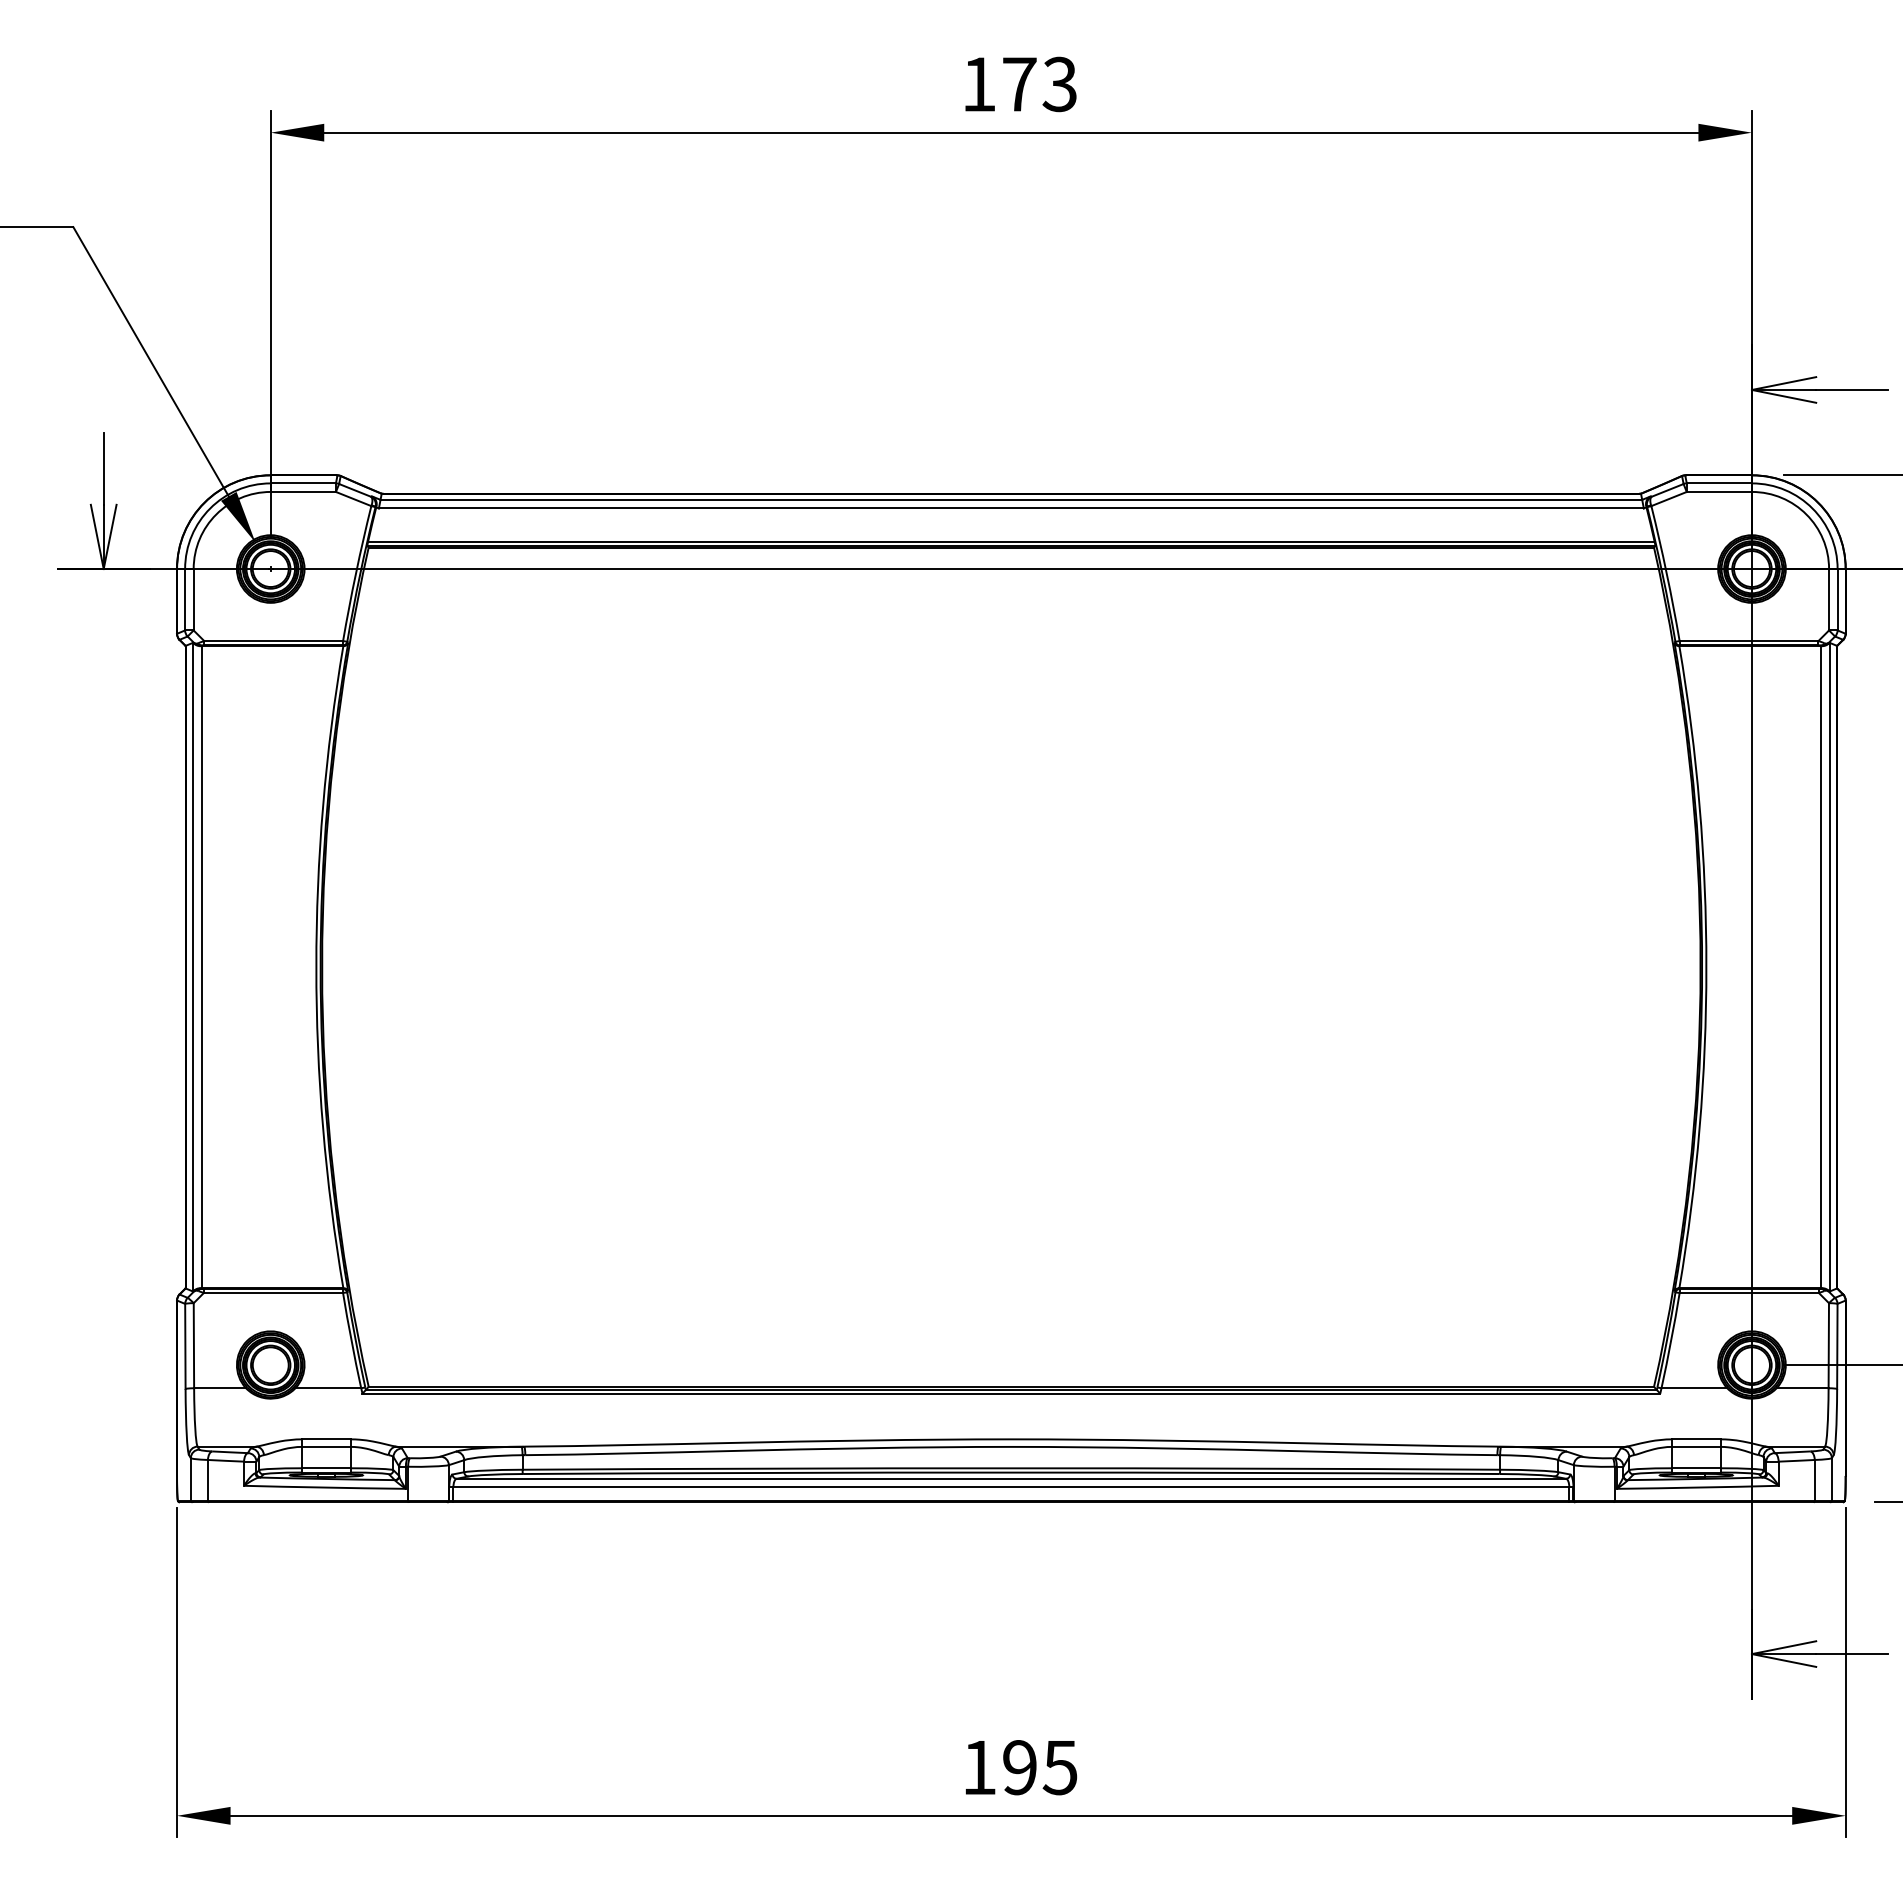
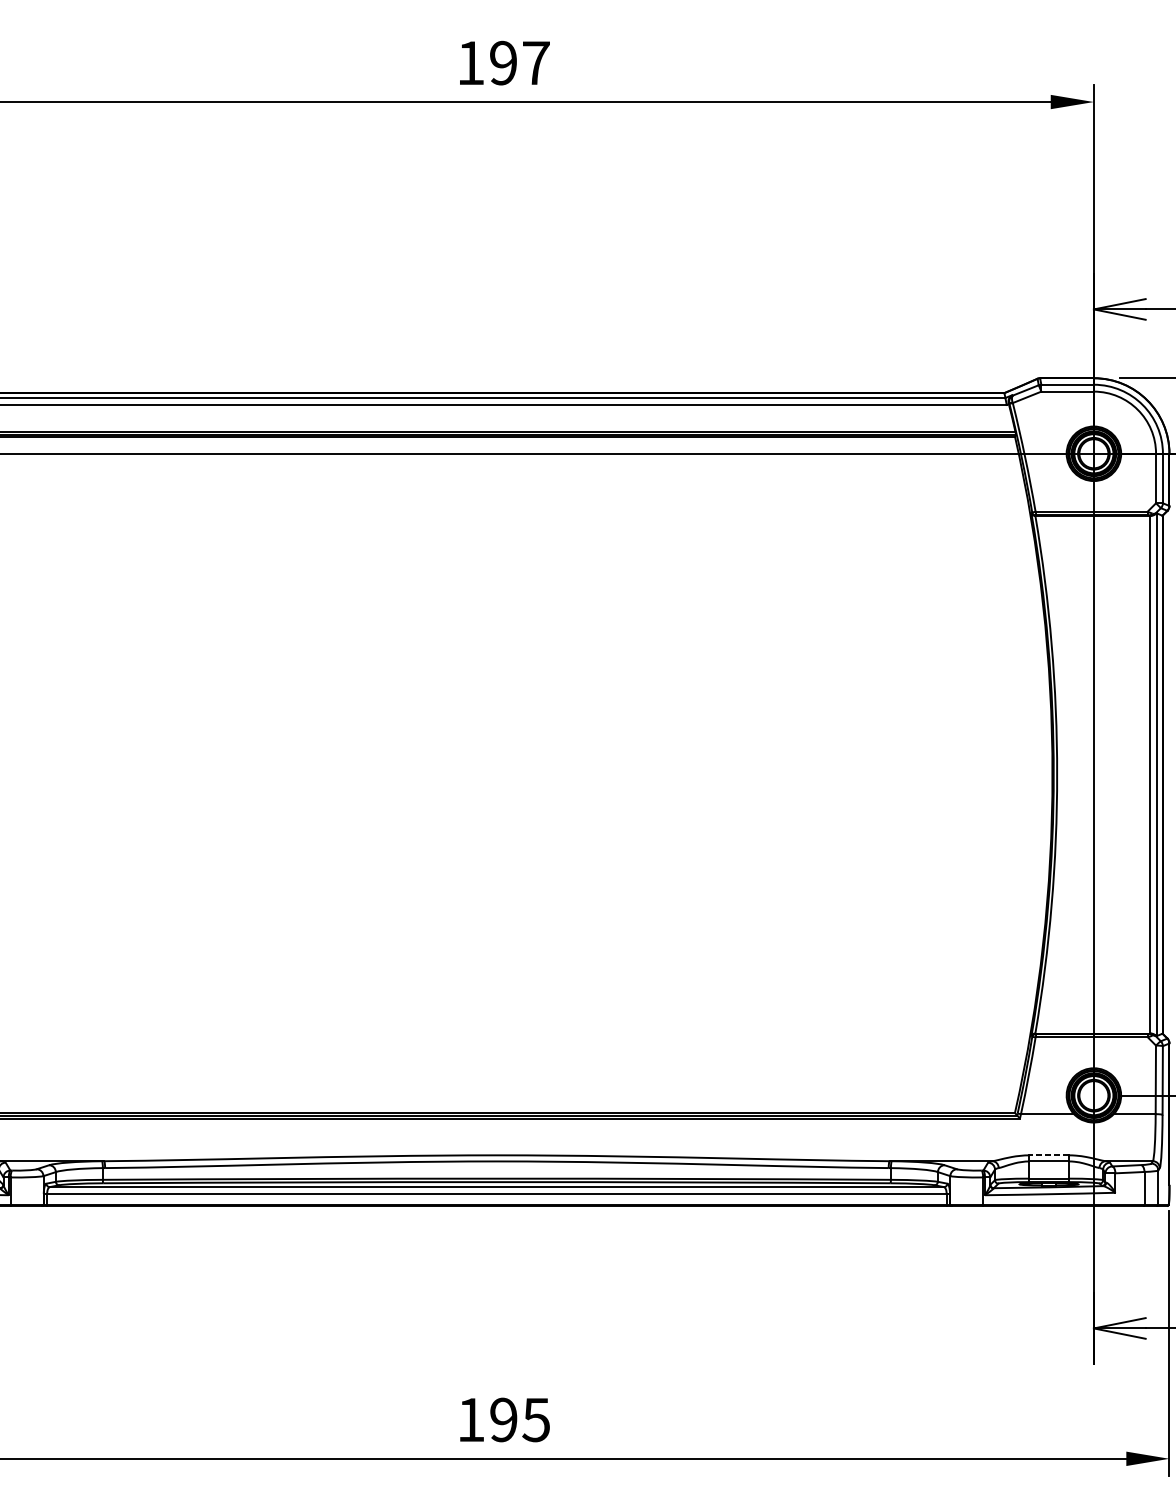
text: (1039, 84) -> (519, 63), 173 -> 197
line: (1695, 1439) -> (1048, 1155), solid -> dashed

